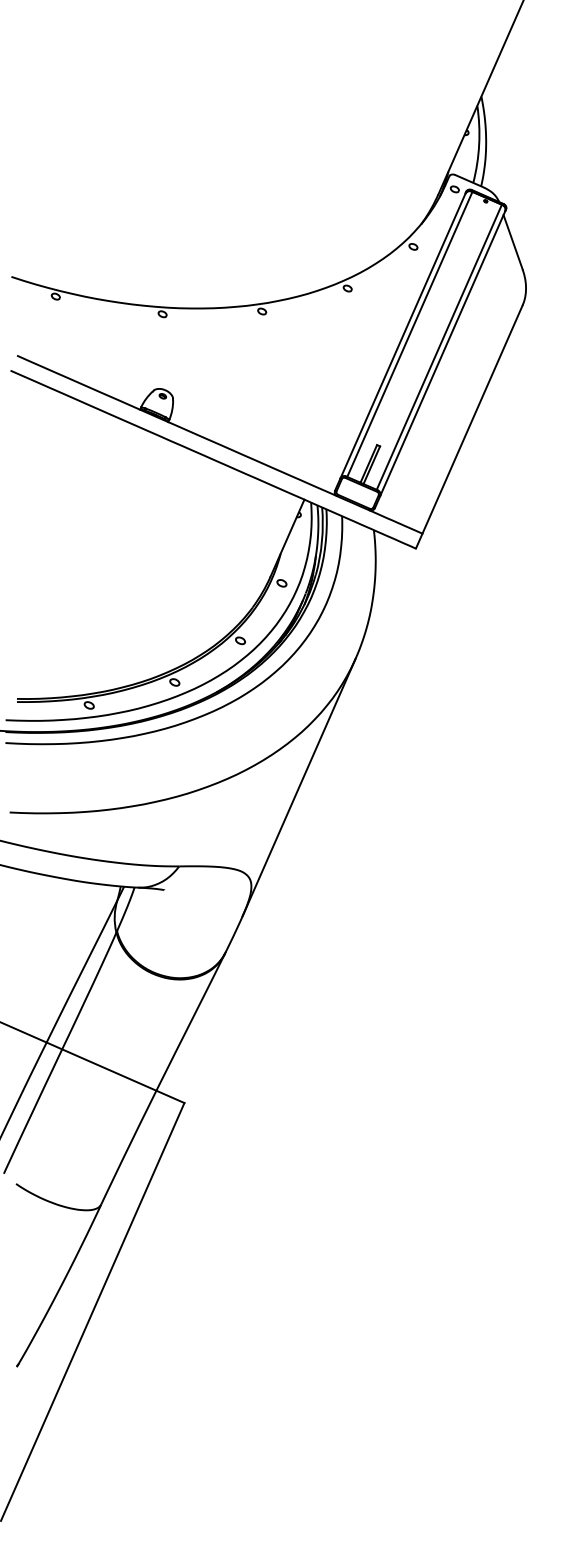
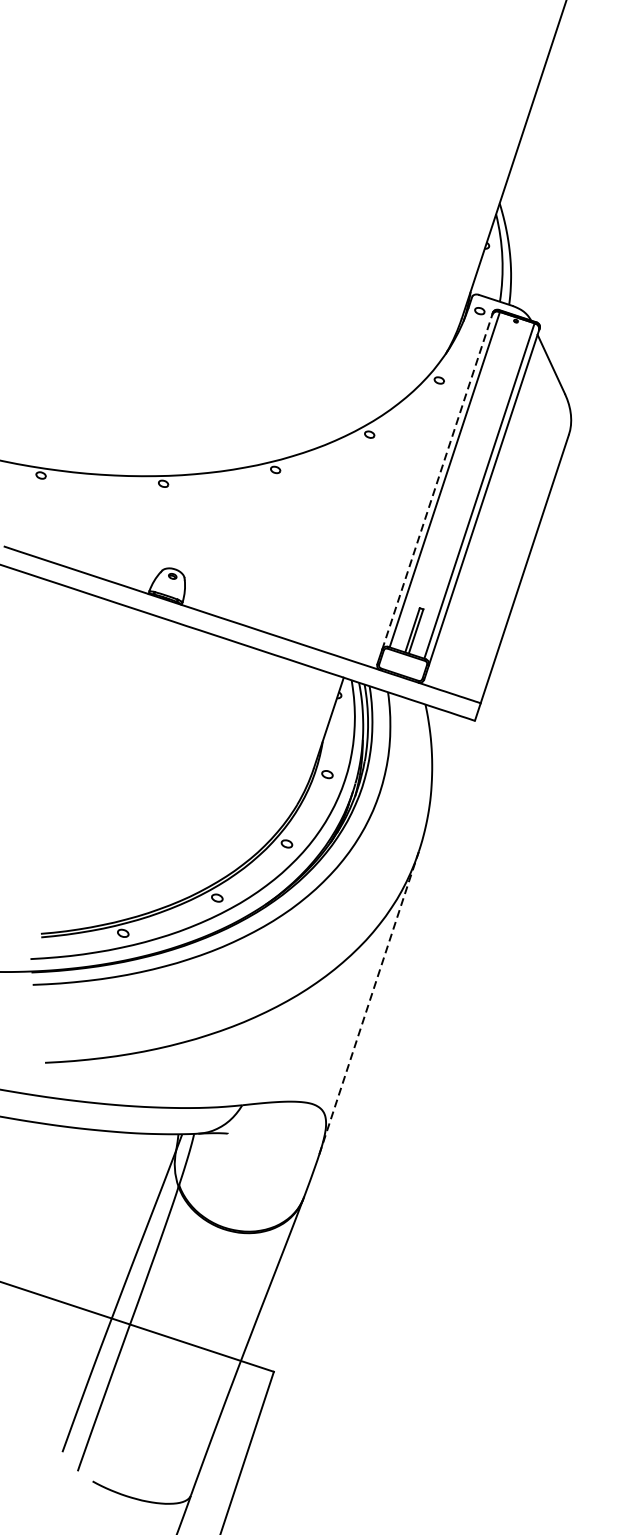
line: (402, 336) -> (436, 482), solid -> dashed
line: (299, 787) -> (369, 1003), solid -> dashed

